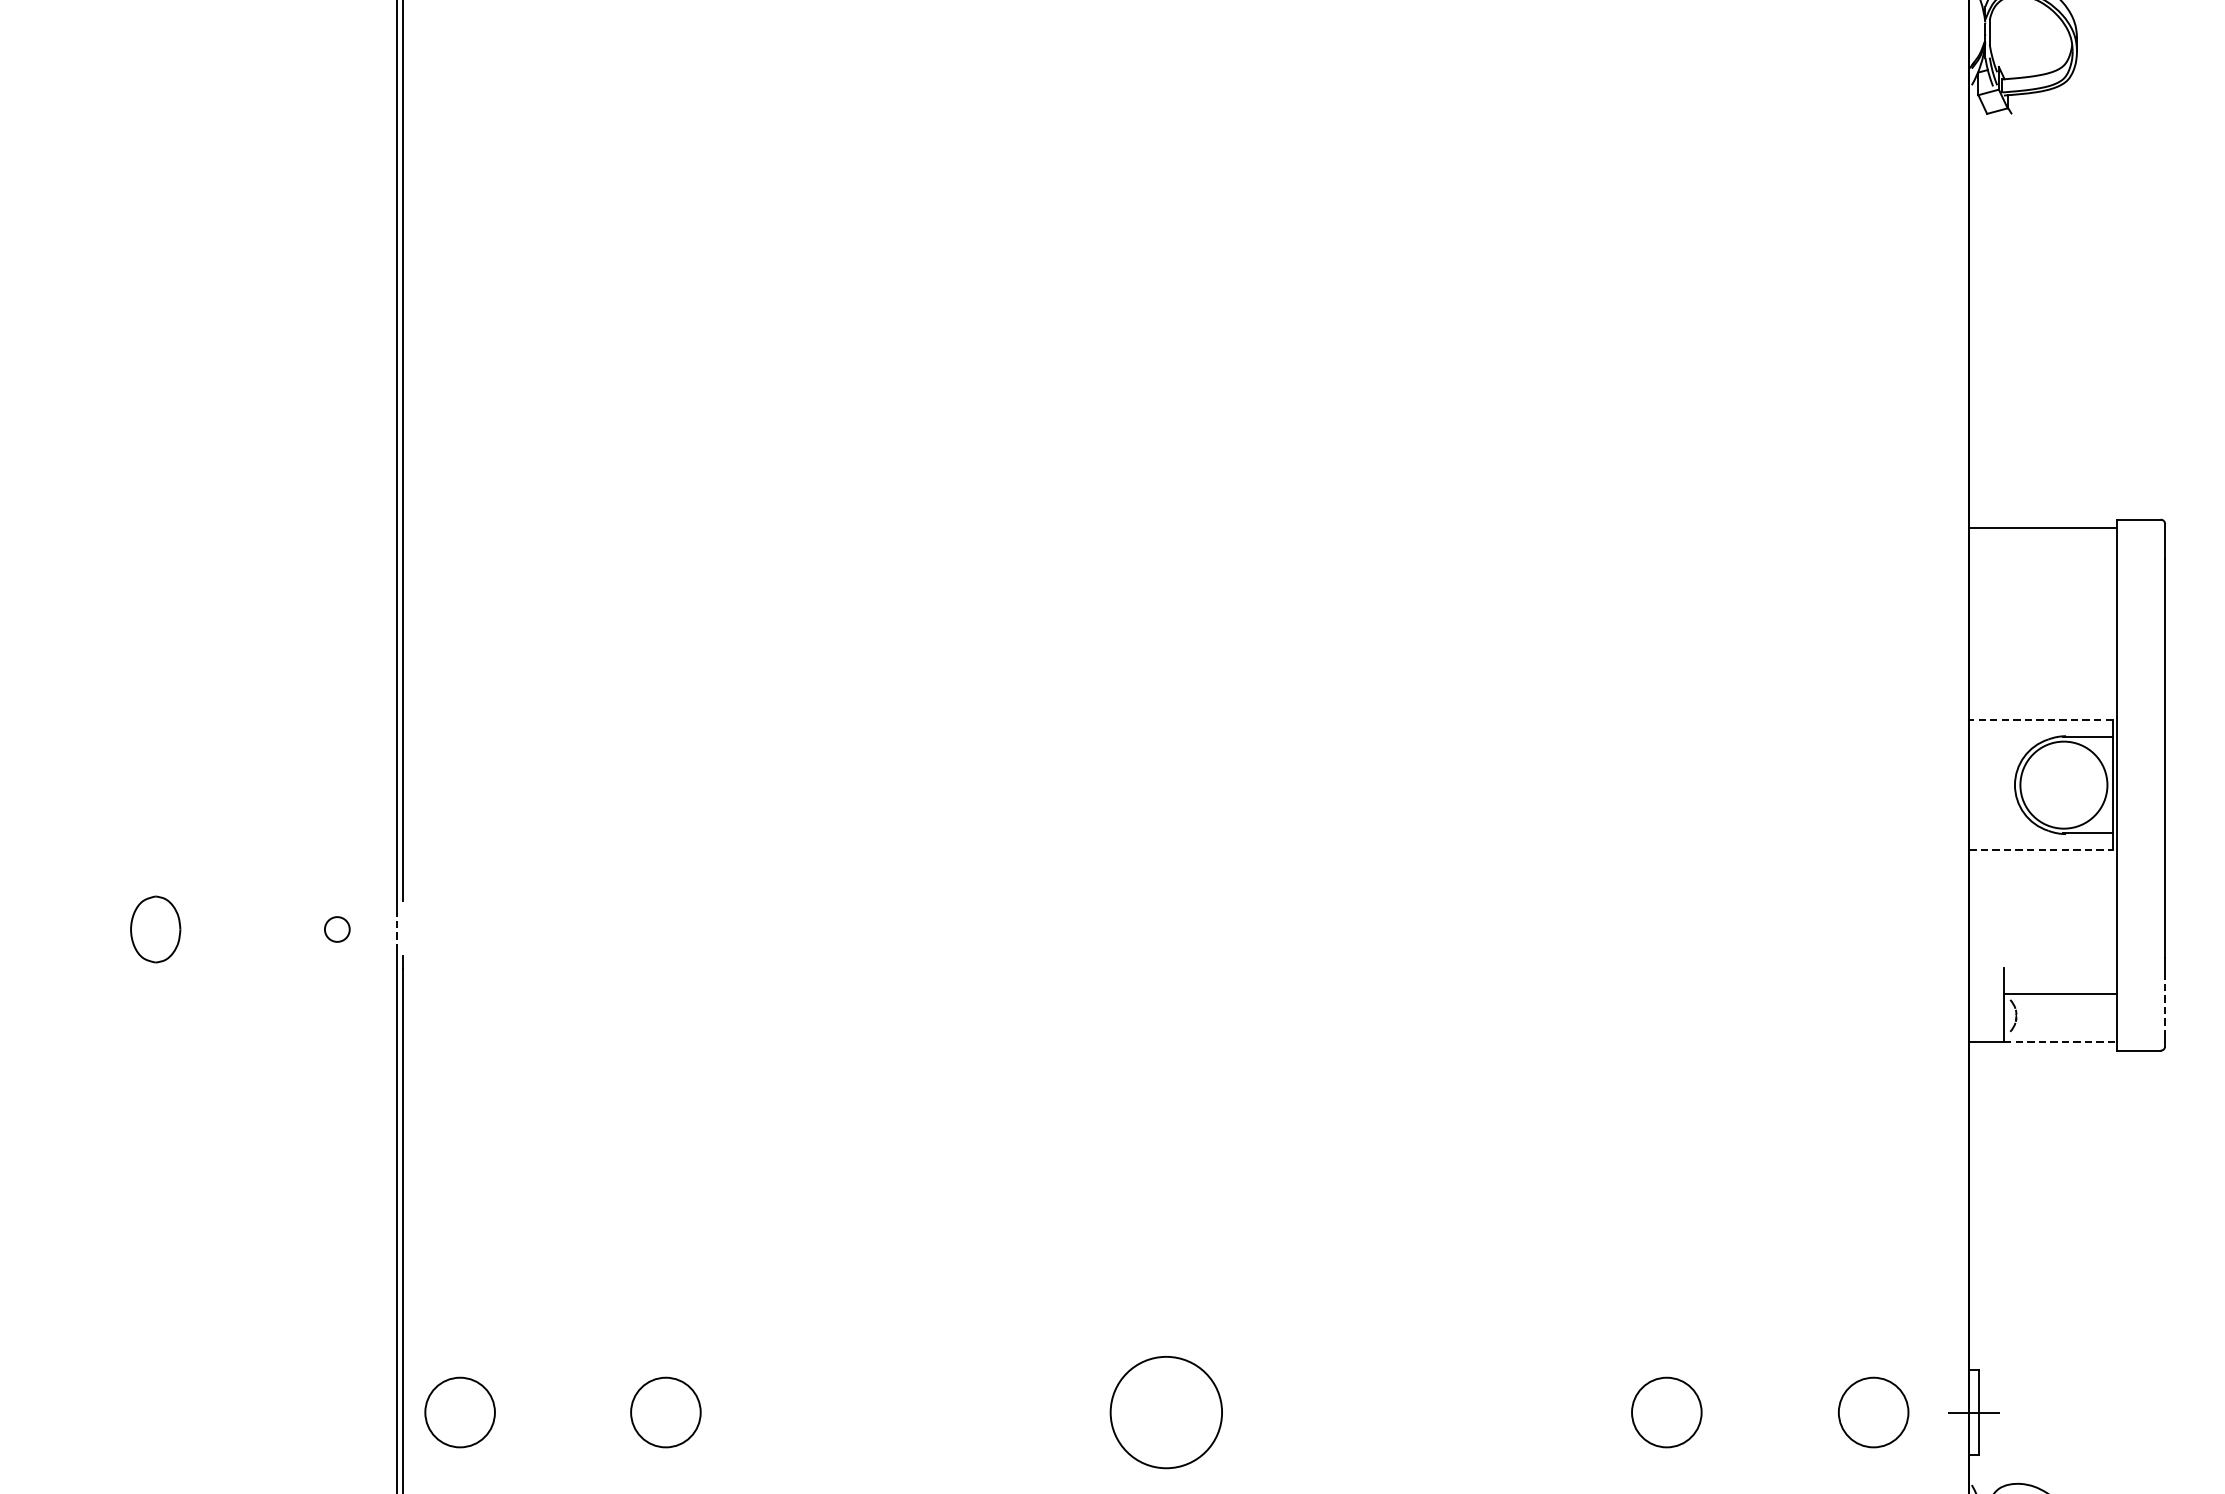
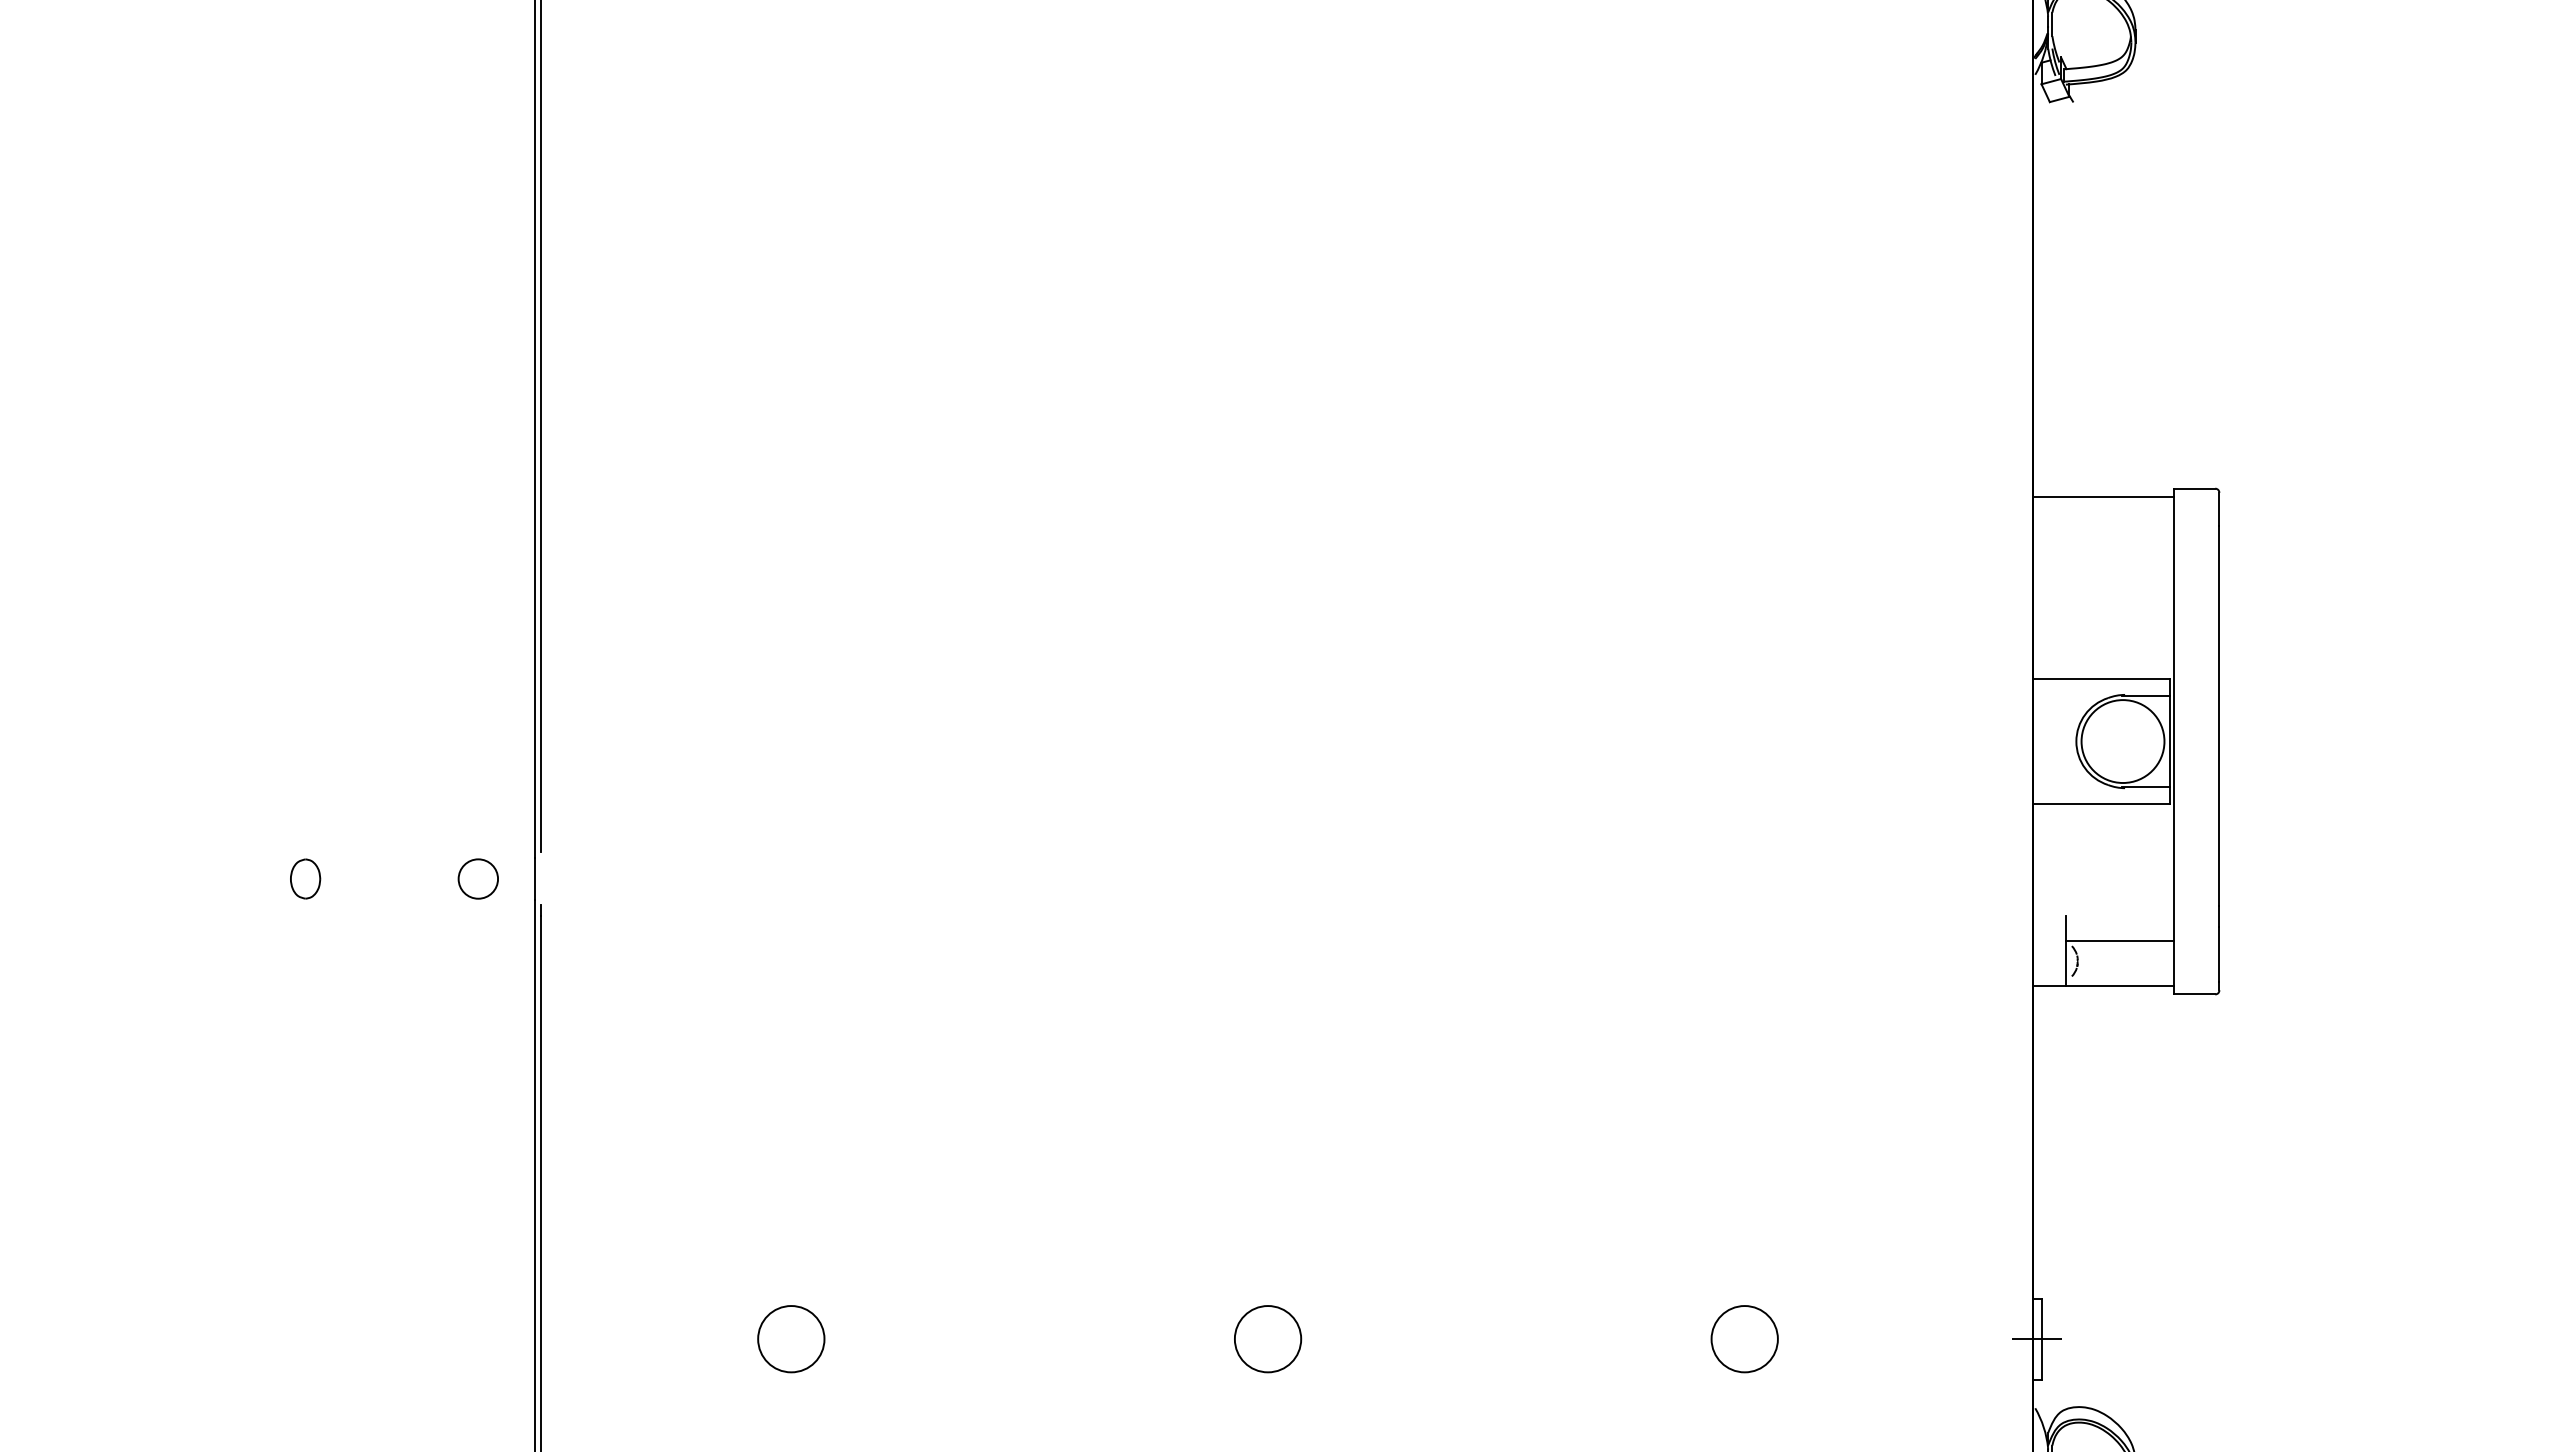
line: (2040, 720) -> (2100, 679), dashed -> solid
line: (2041, 850) -> (2101, 803), dashed -> solid
part: (155, 928) -> (305, 878), size x0.62
circle: (337, 928) -> (478, 878), size x1.67
line: (397, 929) -> (535, 879), dashed -> solid
line: (2165, 1008) -> (2219, 954), dashed -> solid
line: (2060, 1042) -> (2119, 986), dashed -> solid
circle: (460, 1412) -> (595, 1339), removed
circle: (1165, 1412) -> (1267, 1339), size x0.62
circle: (1873, 1412) -> (1941, 1339), removed

